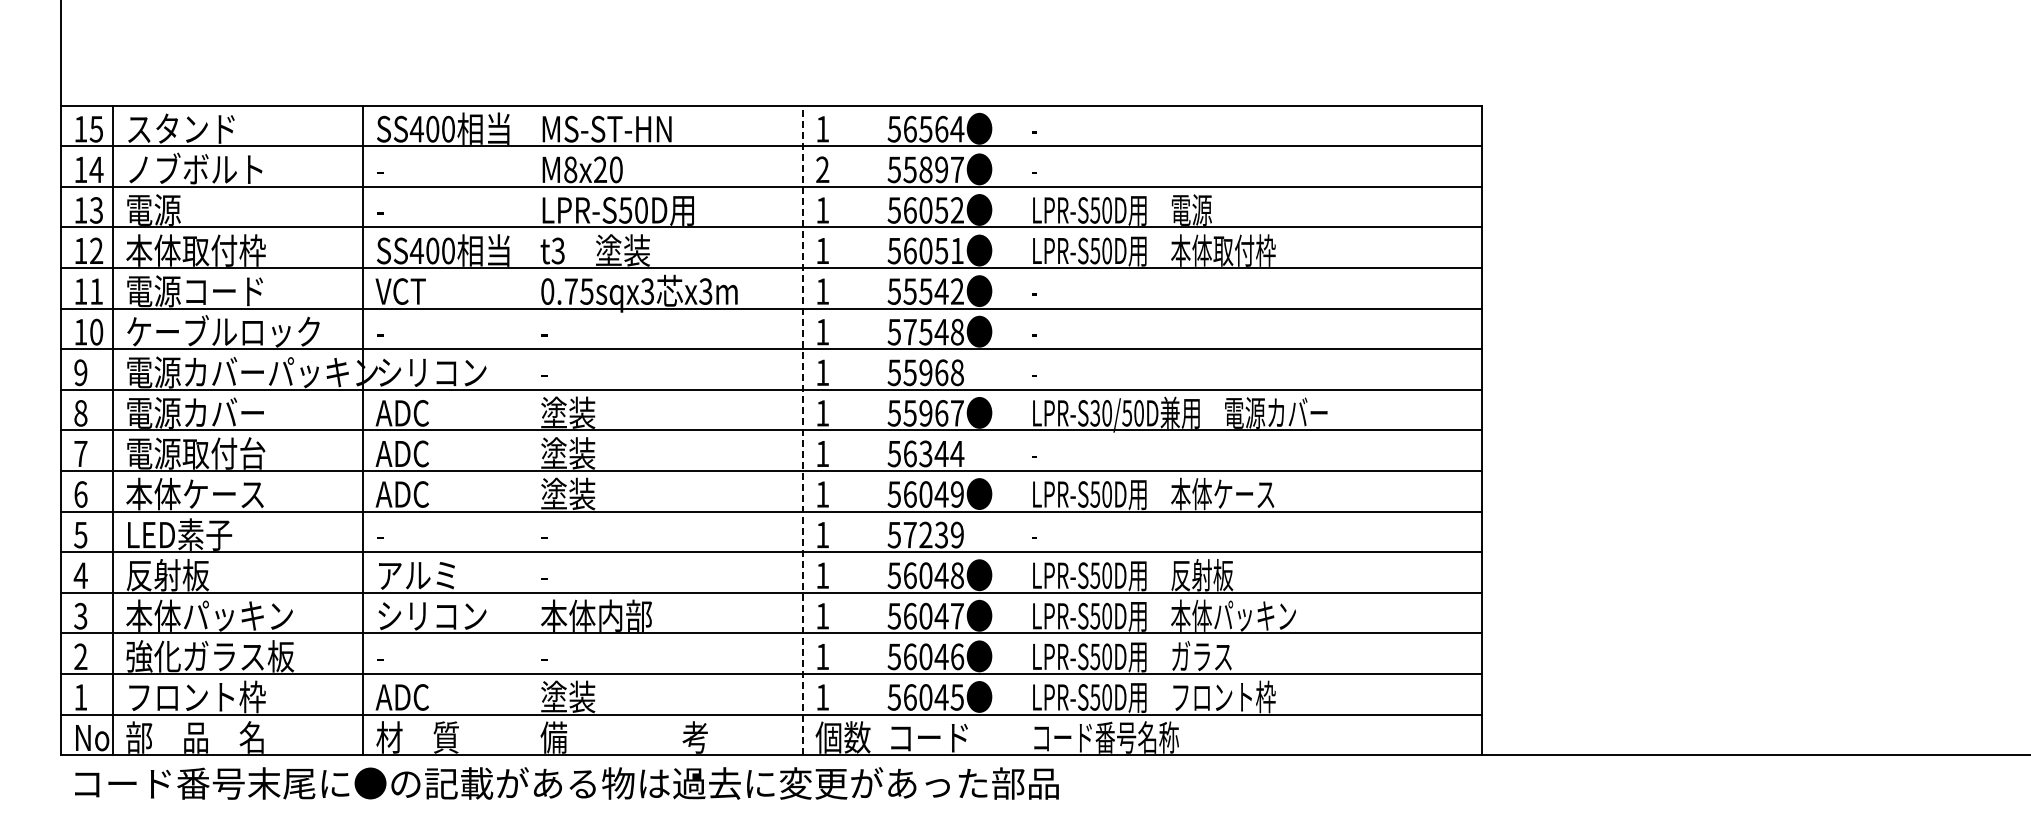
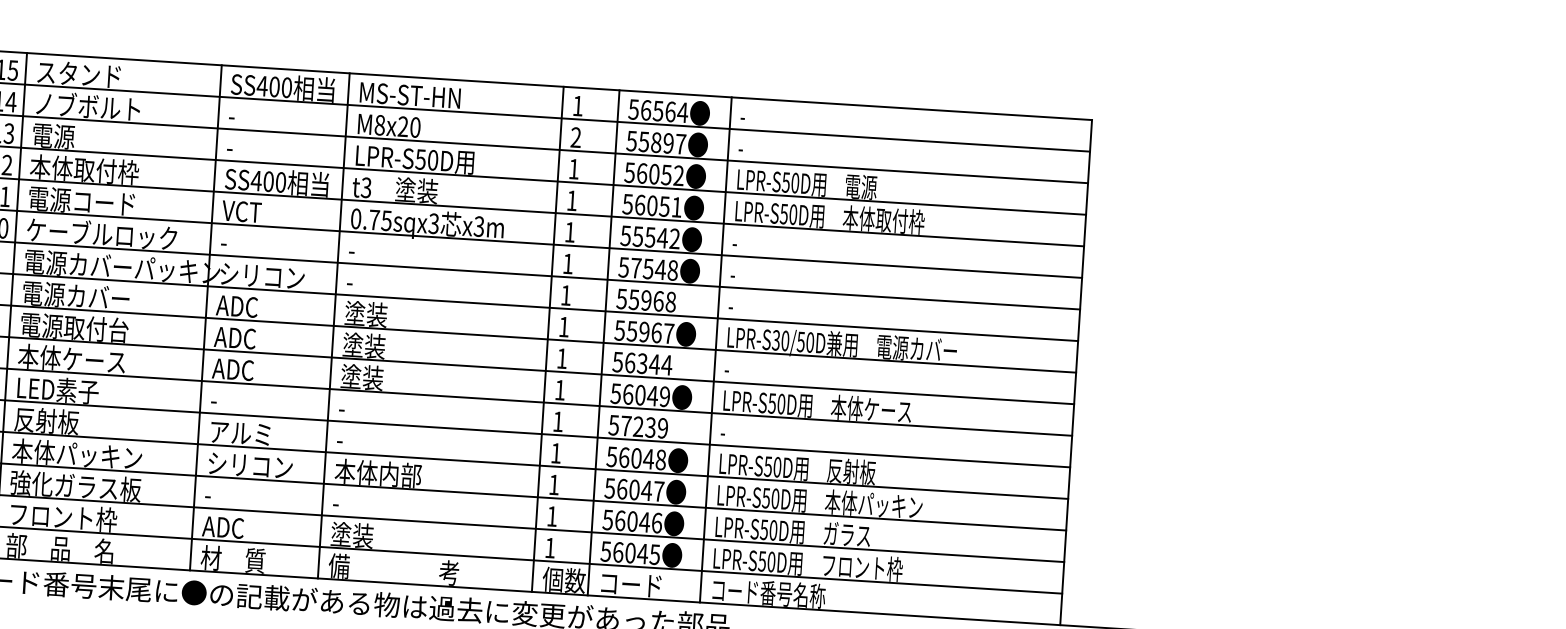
line: (527, 430) -> (333, 325), added
line: (802, 430) -> (547, 339), dashed -> solid
line: (874, 430) -> (603, 342), added
line: (1018, 430) -> (715, 350), added

